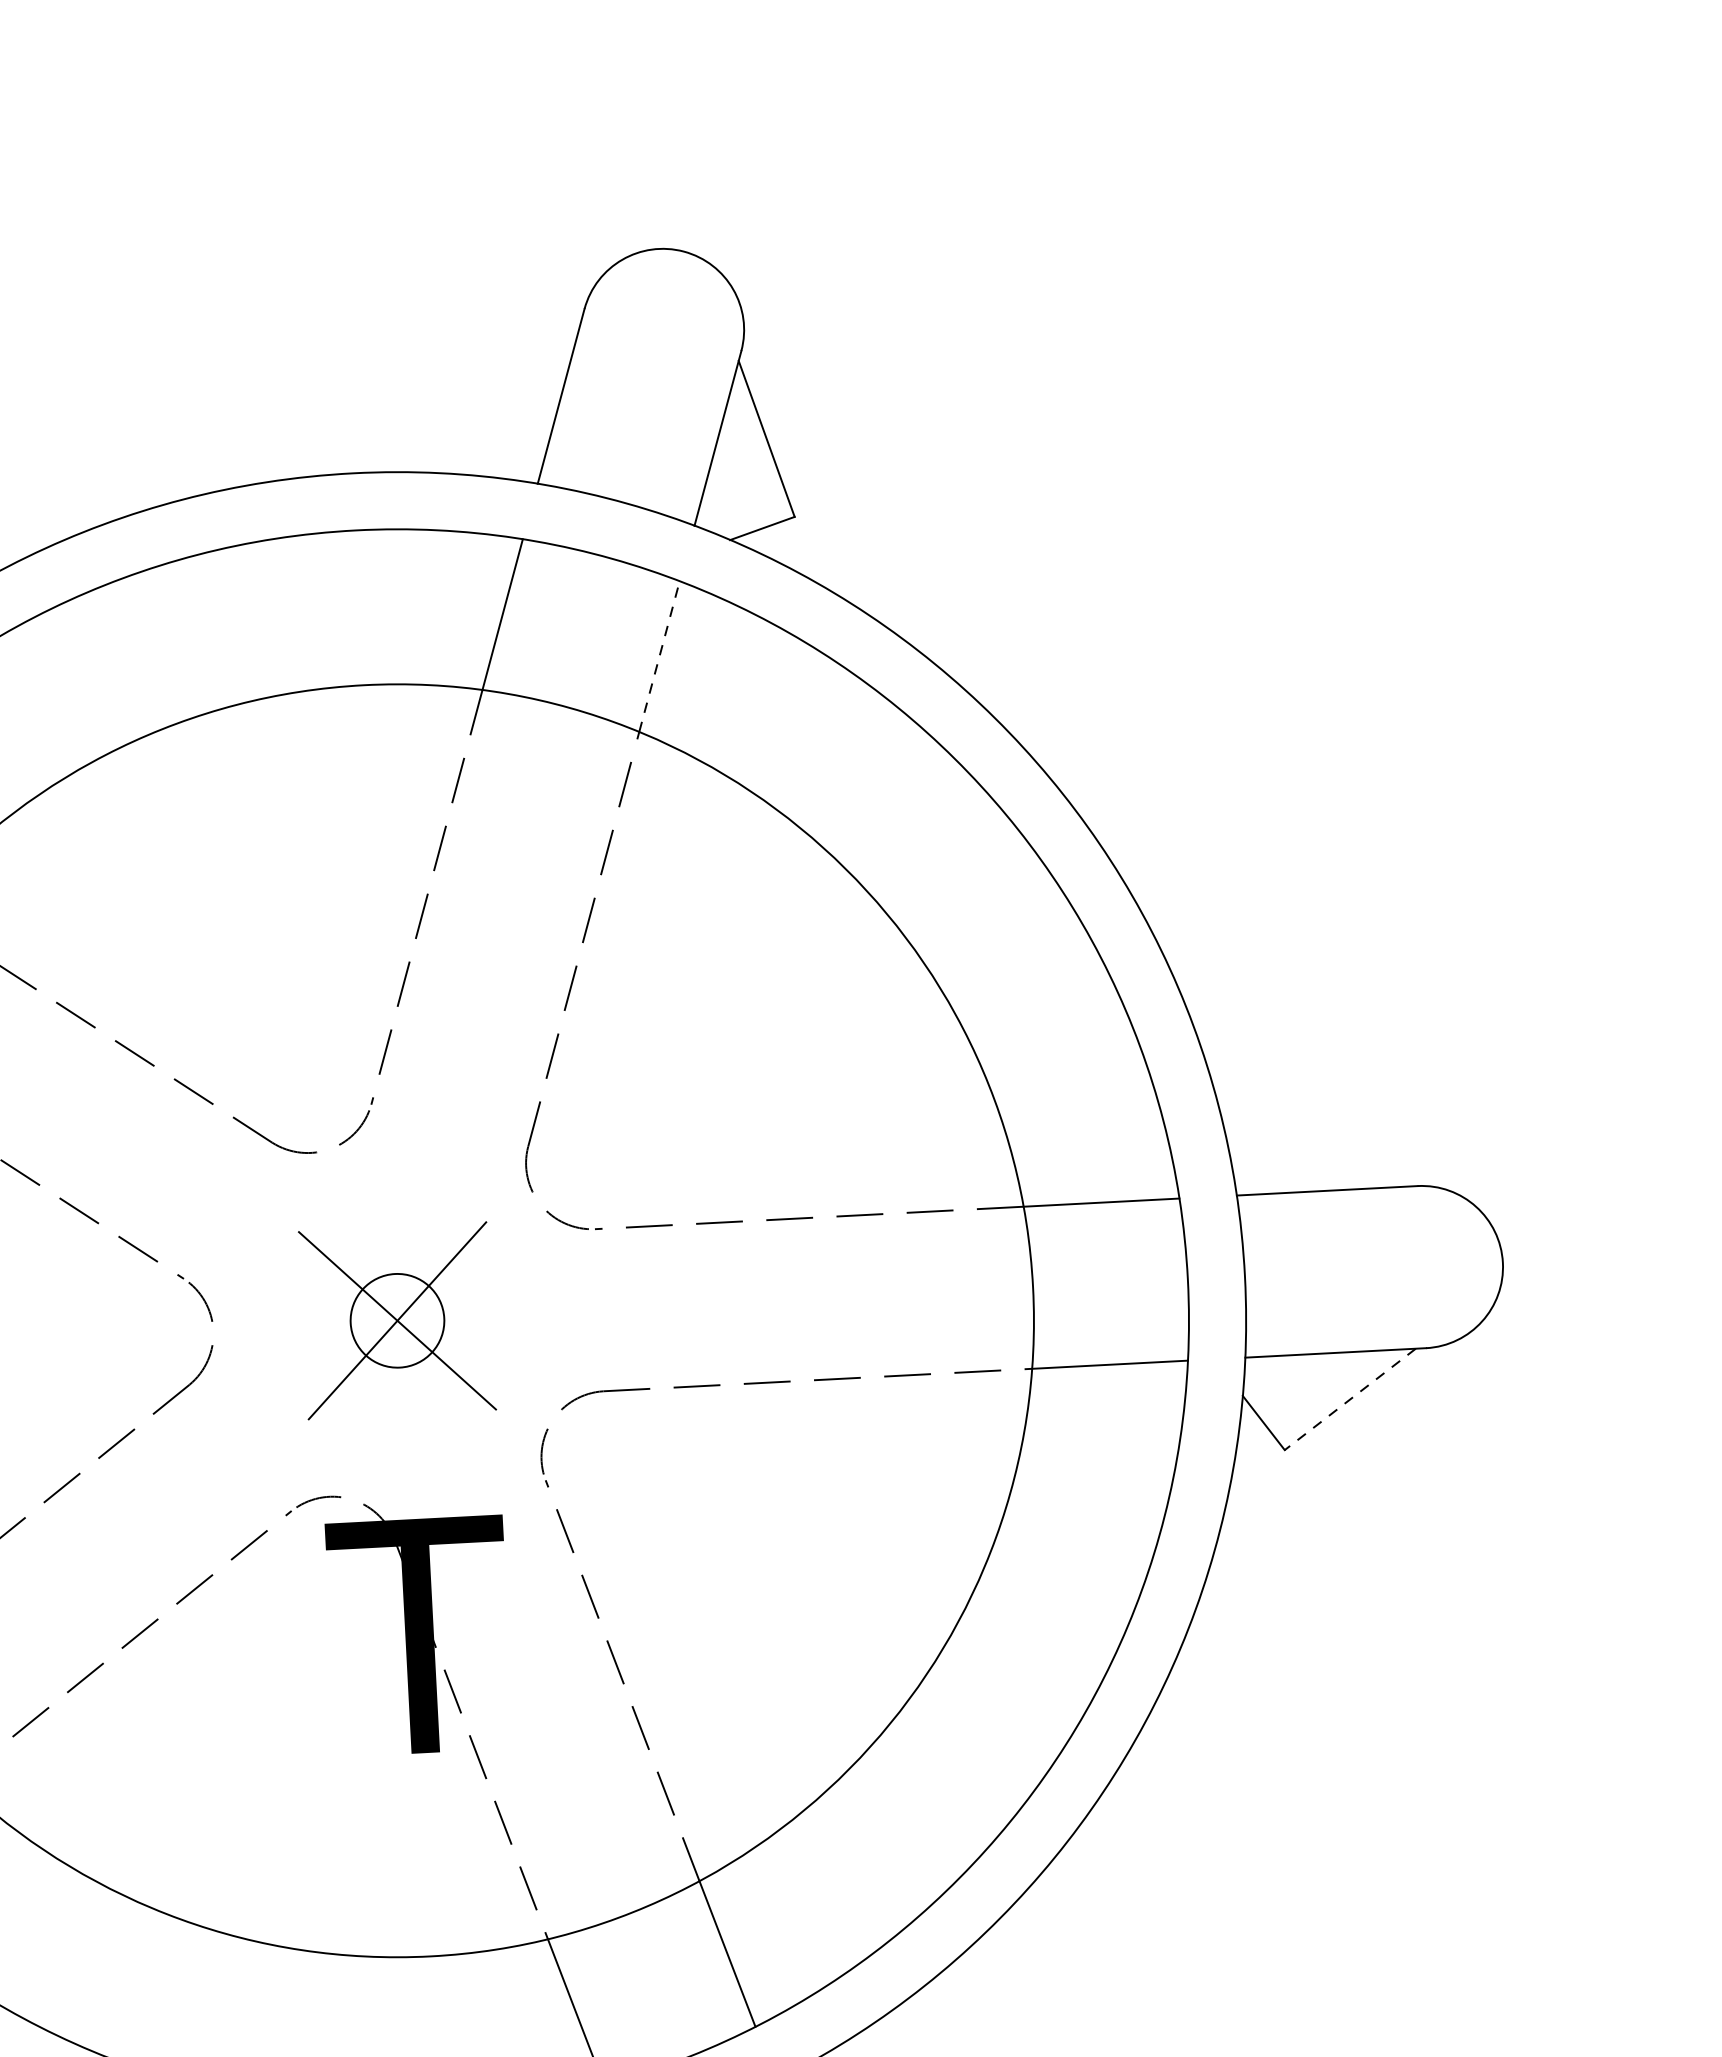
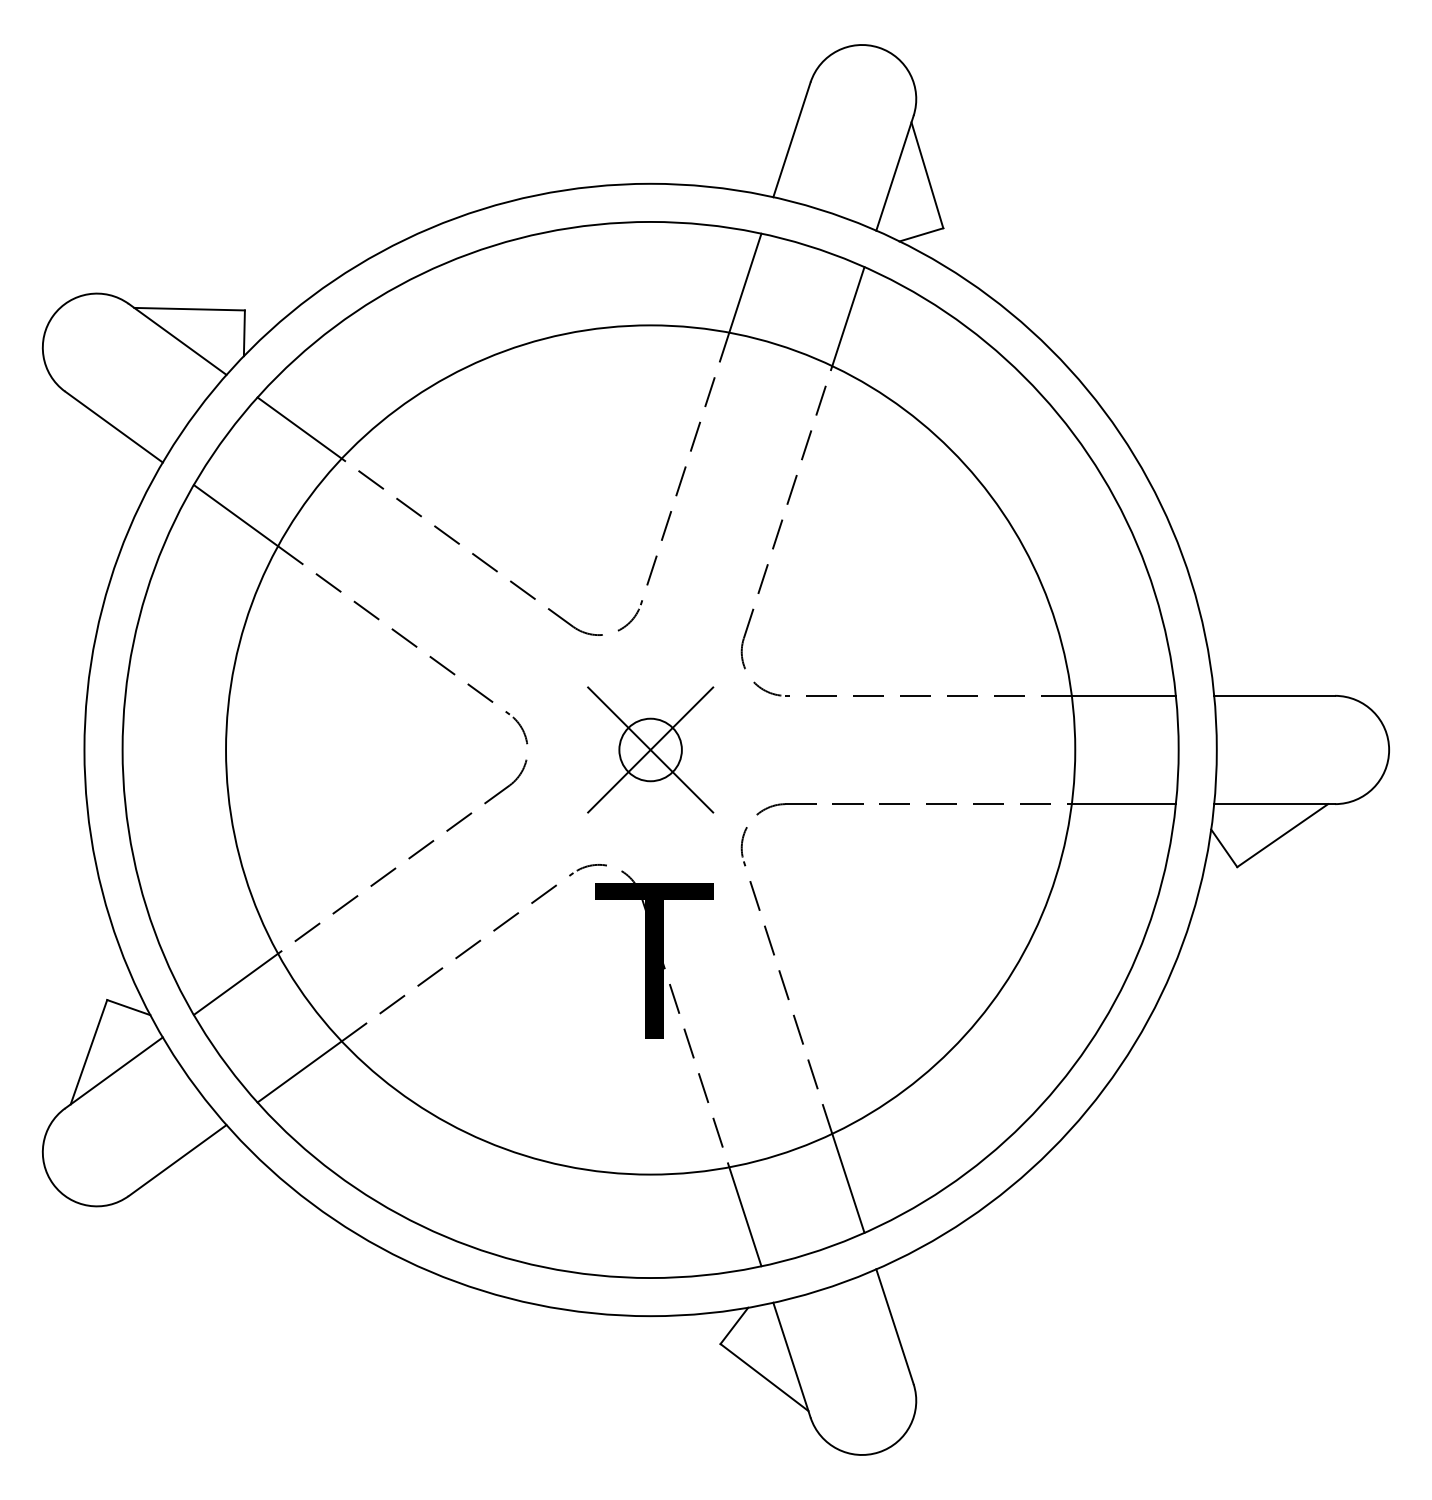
line: (659, 656) -> (848, 316), dashed -> solid
line: (1349, 1399) -> (1282, 835), dashed -> solid

